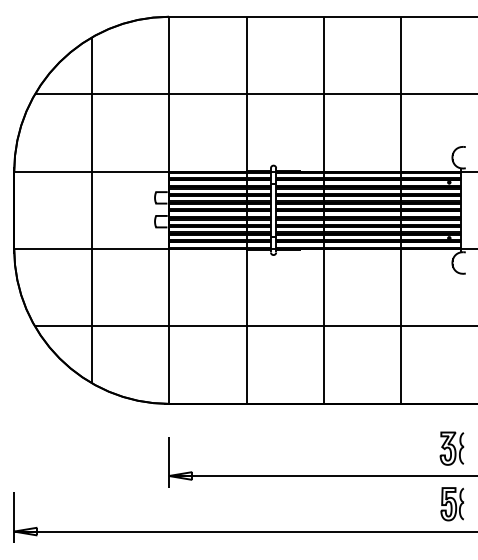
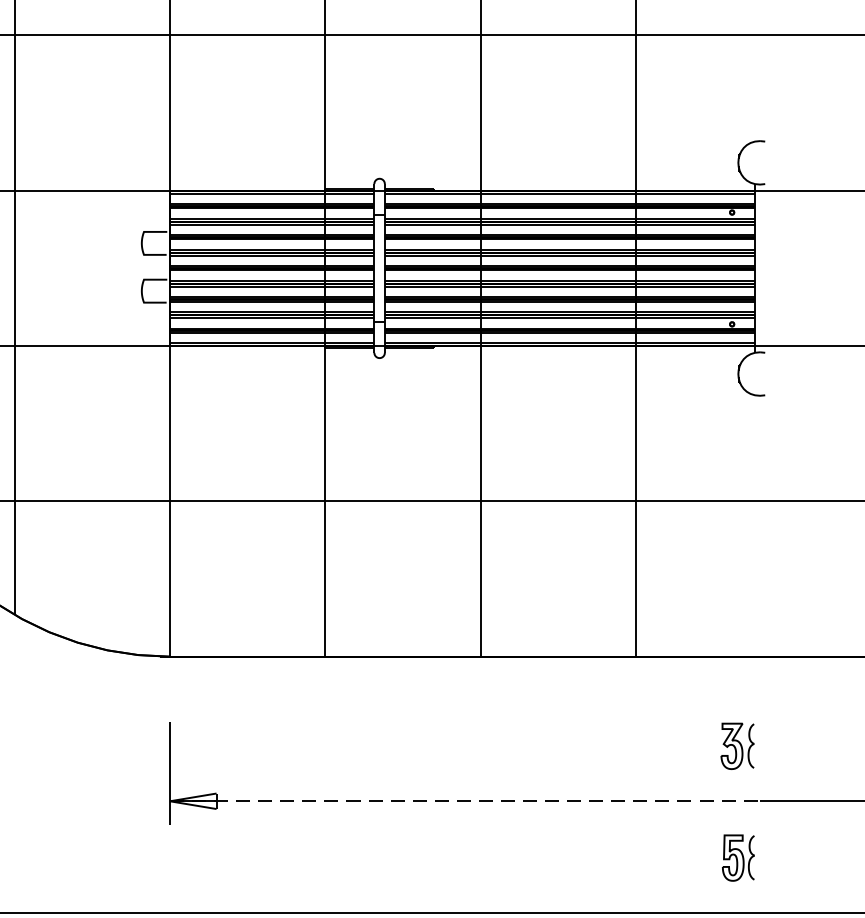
part: (451, 448) -> (736, 746), size x0.7
line: (316, 476) -> (465, 802), solid -> dashed
part: (452, 504) -> (738, 858), size x0.7

